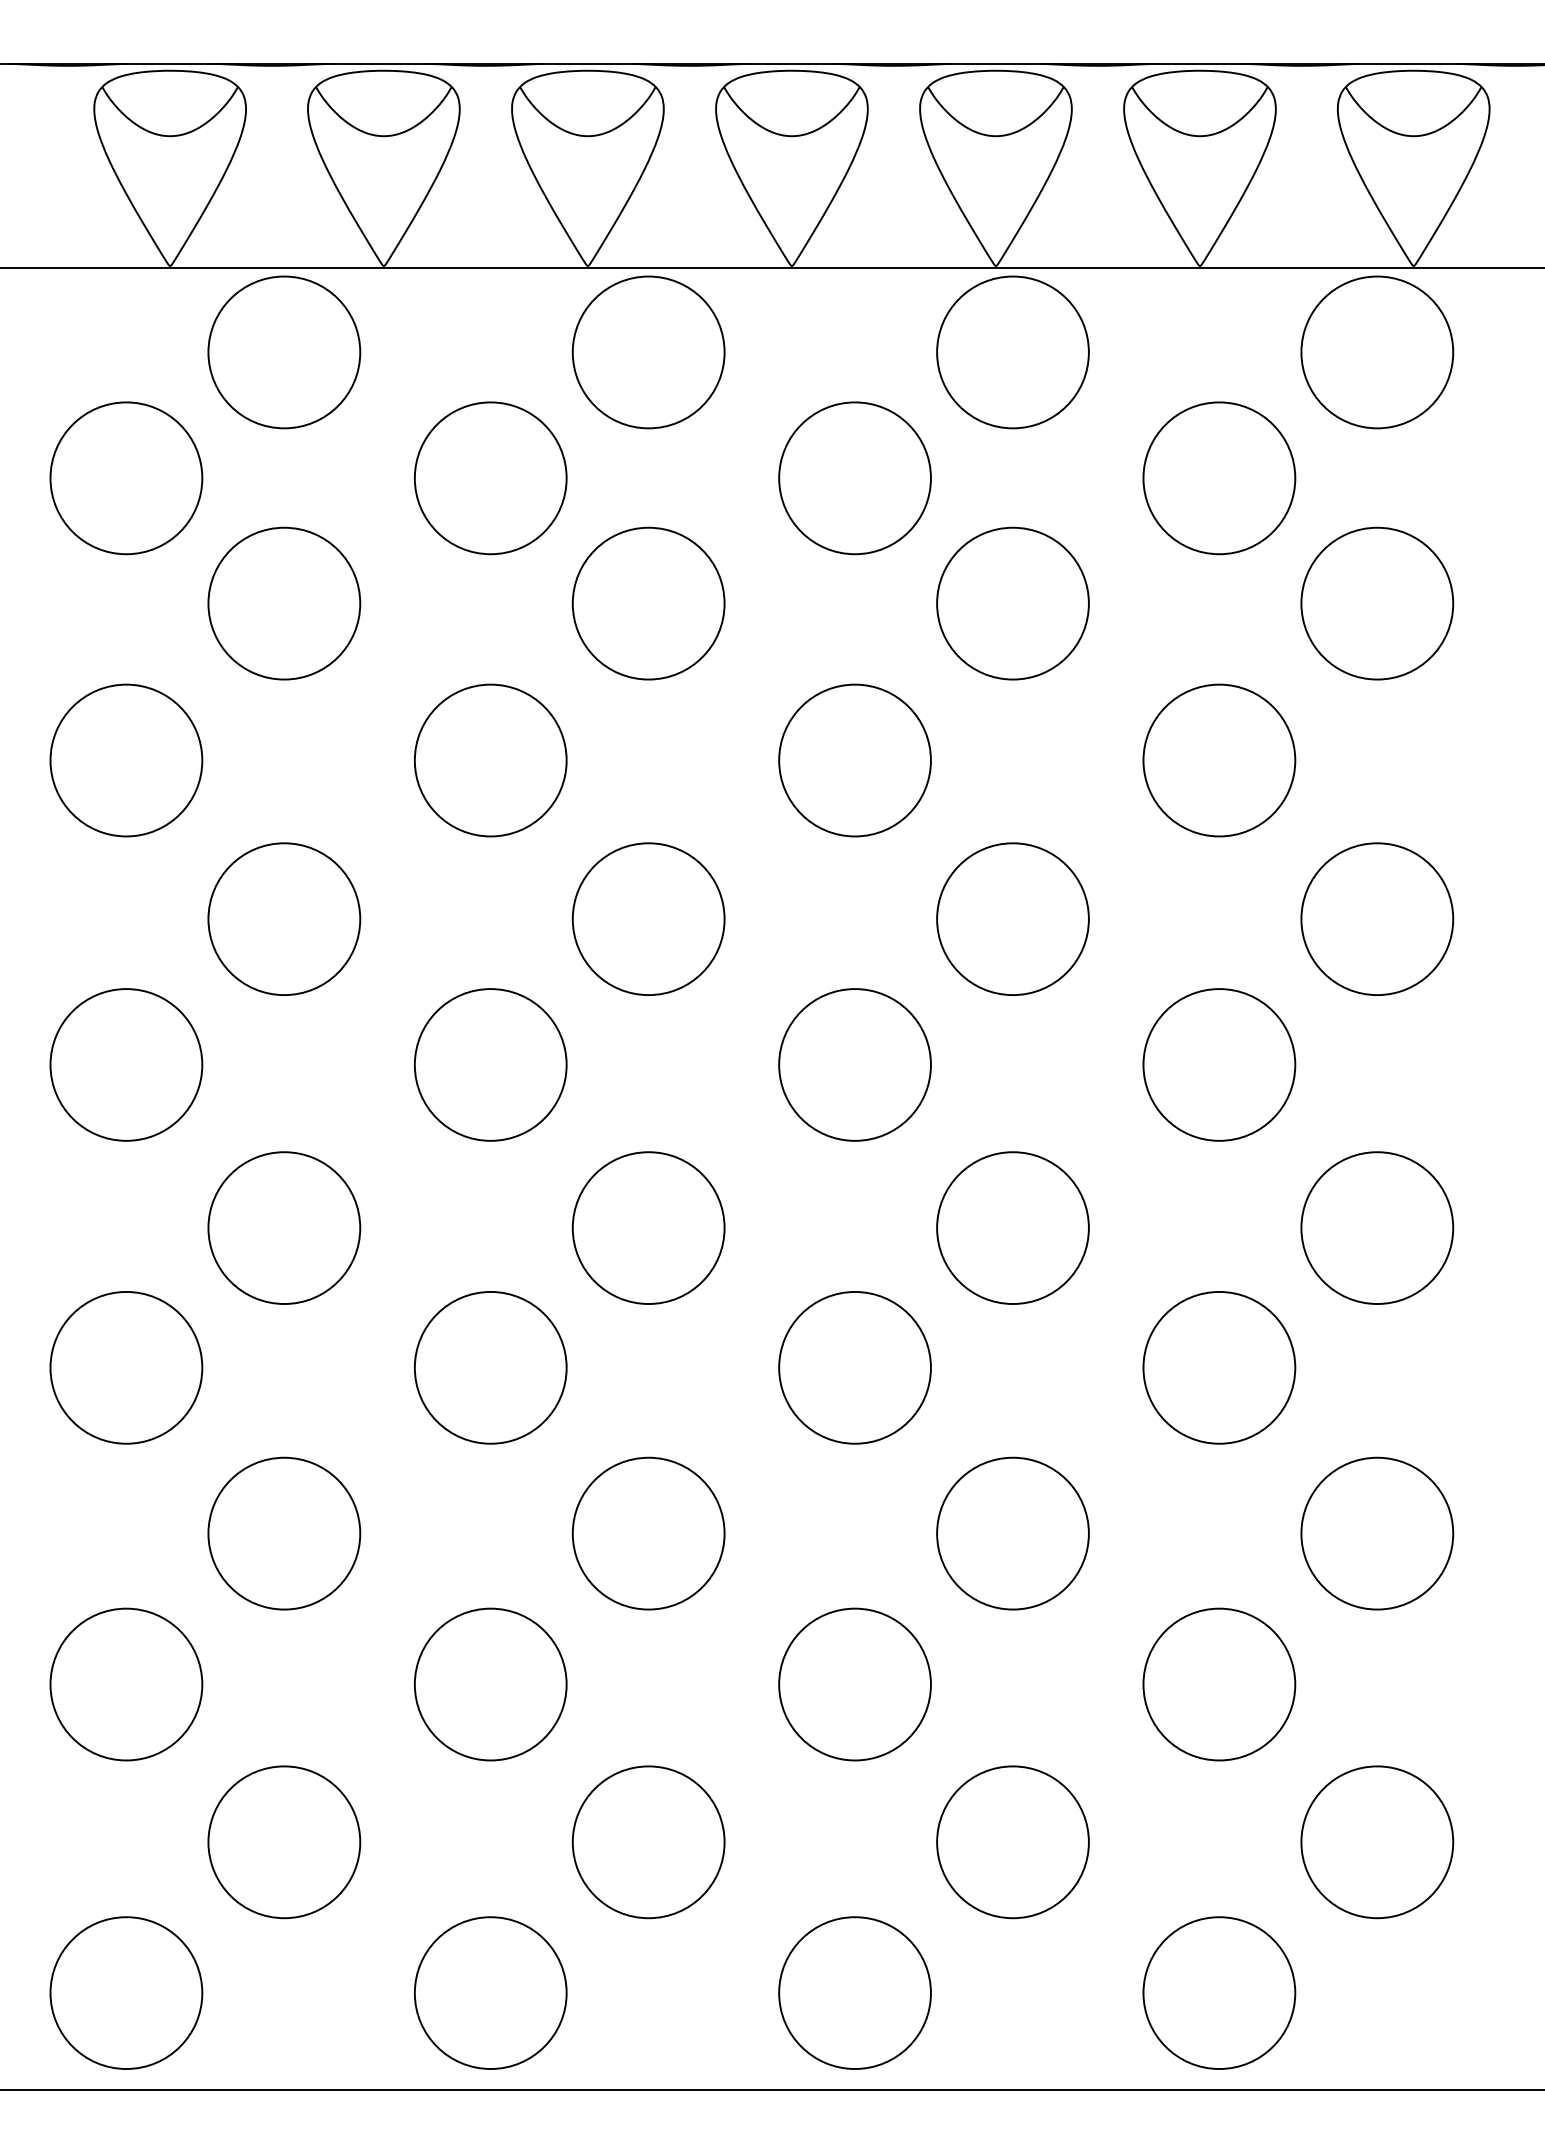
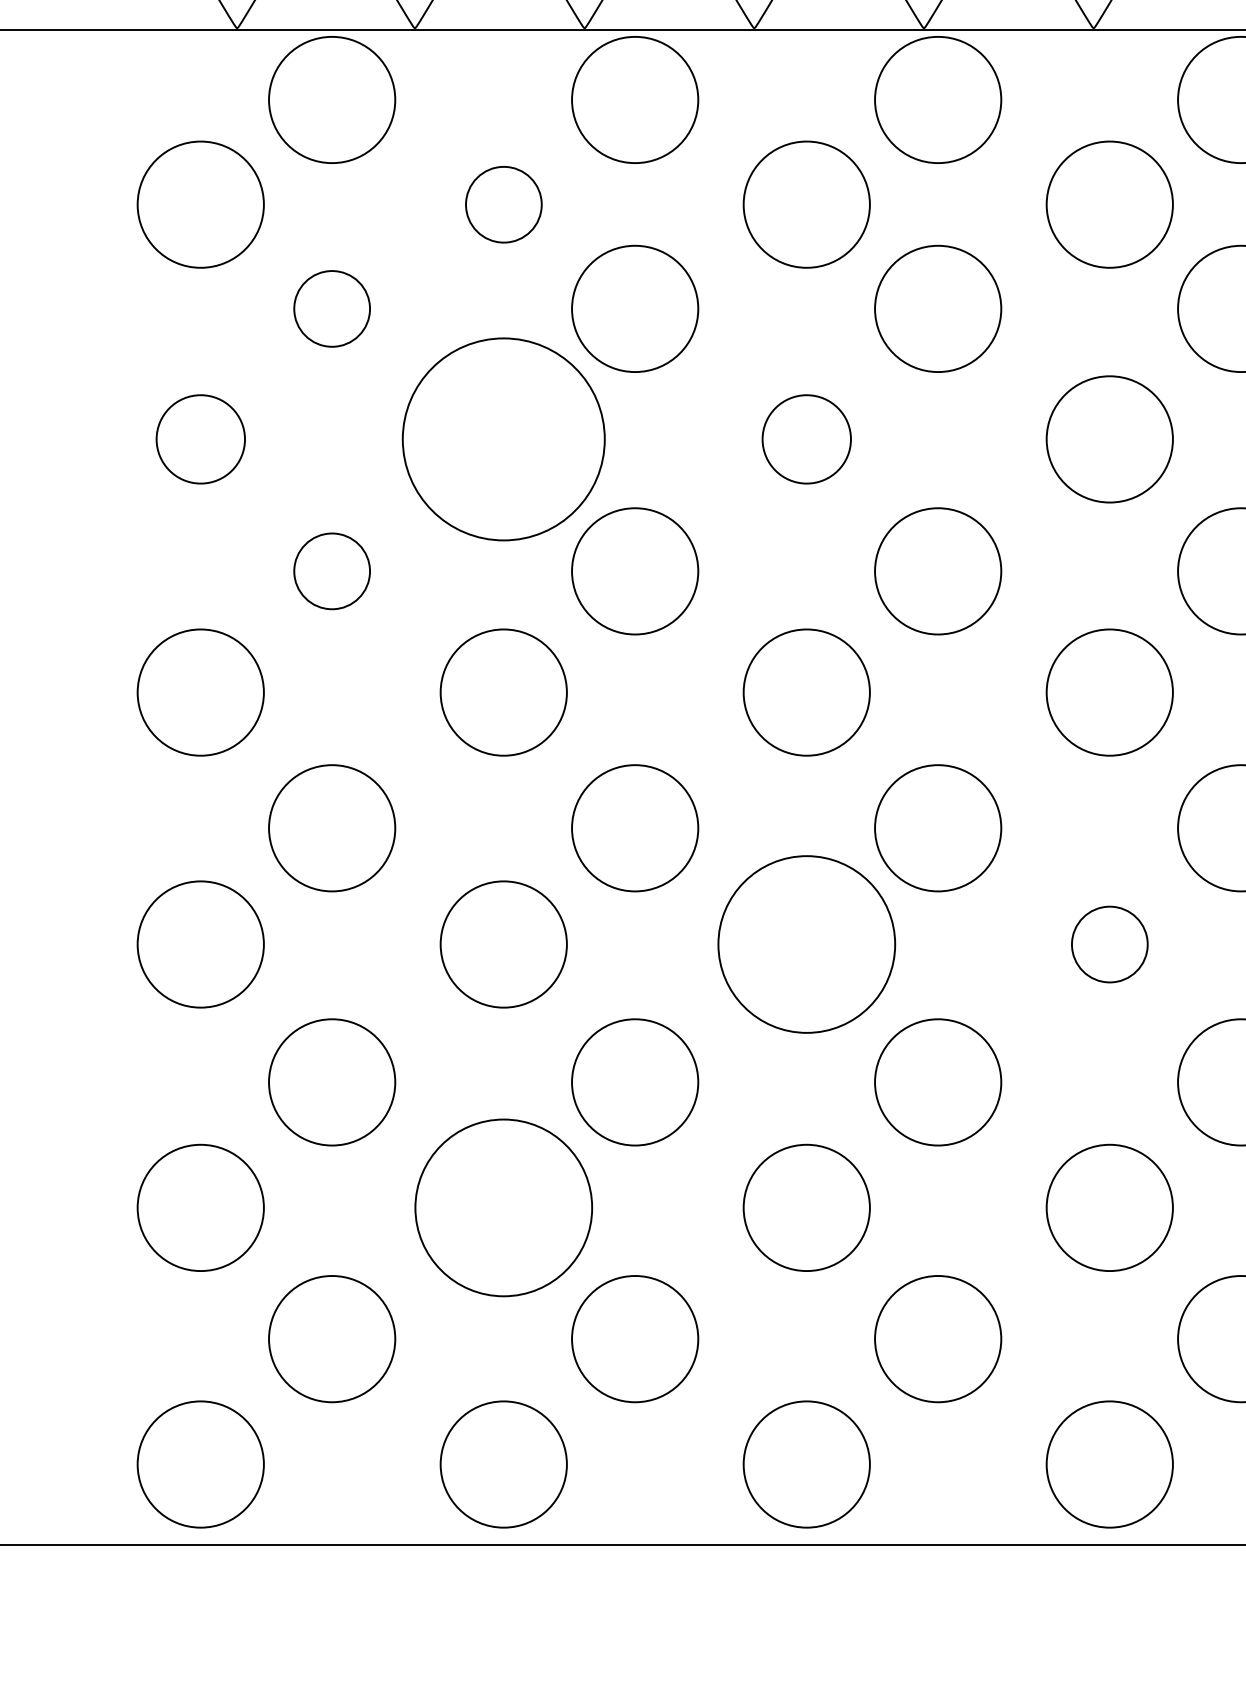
circle: (490, 478) -> (503, 204), size x0.6
circle: (284, 603) -> (332, 308), size x0.6
circle: (126, 760) -> (200, 439), size x0.7
circle: (490, 760) -> (503, 439), size x1.6
circle: (854, 760) -> (806, 439), size x0.7
circle: (284, 919) -> (332, 571), size x0.6
circle: (854, 1367) -> (806, 944), size x1.4
circle: (1219, 1367) -> (1109, 944), size x0.6
circle: (490, 1684) -> (503, 1207), size x1.4

